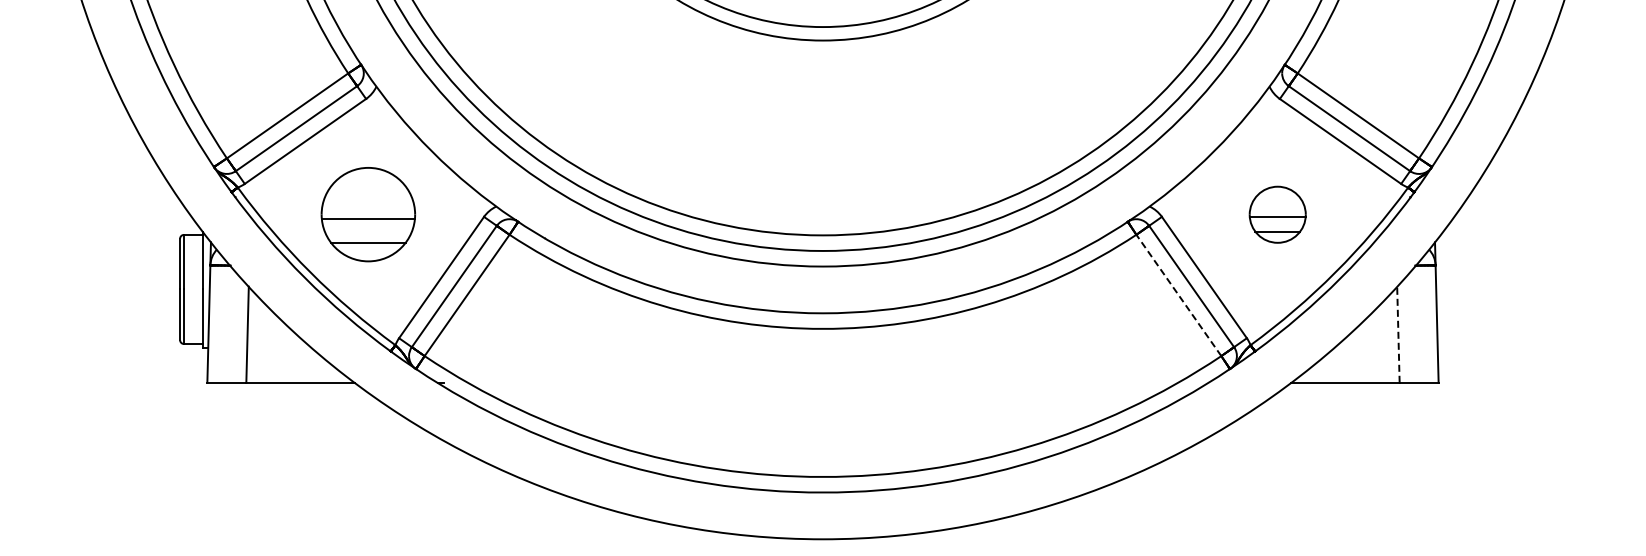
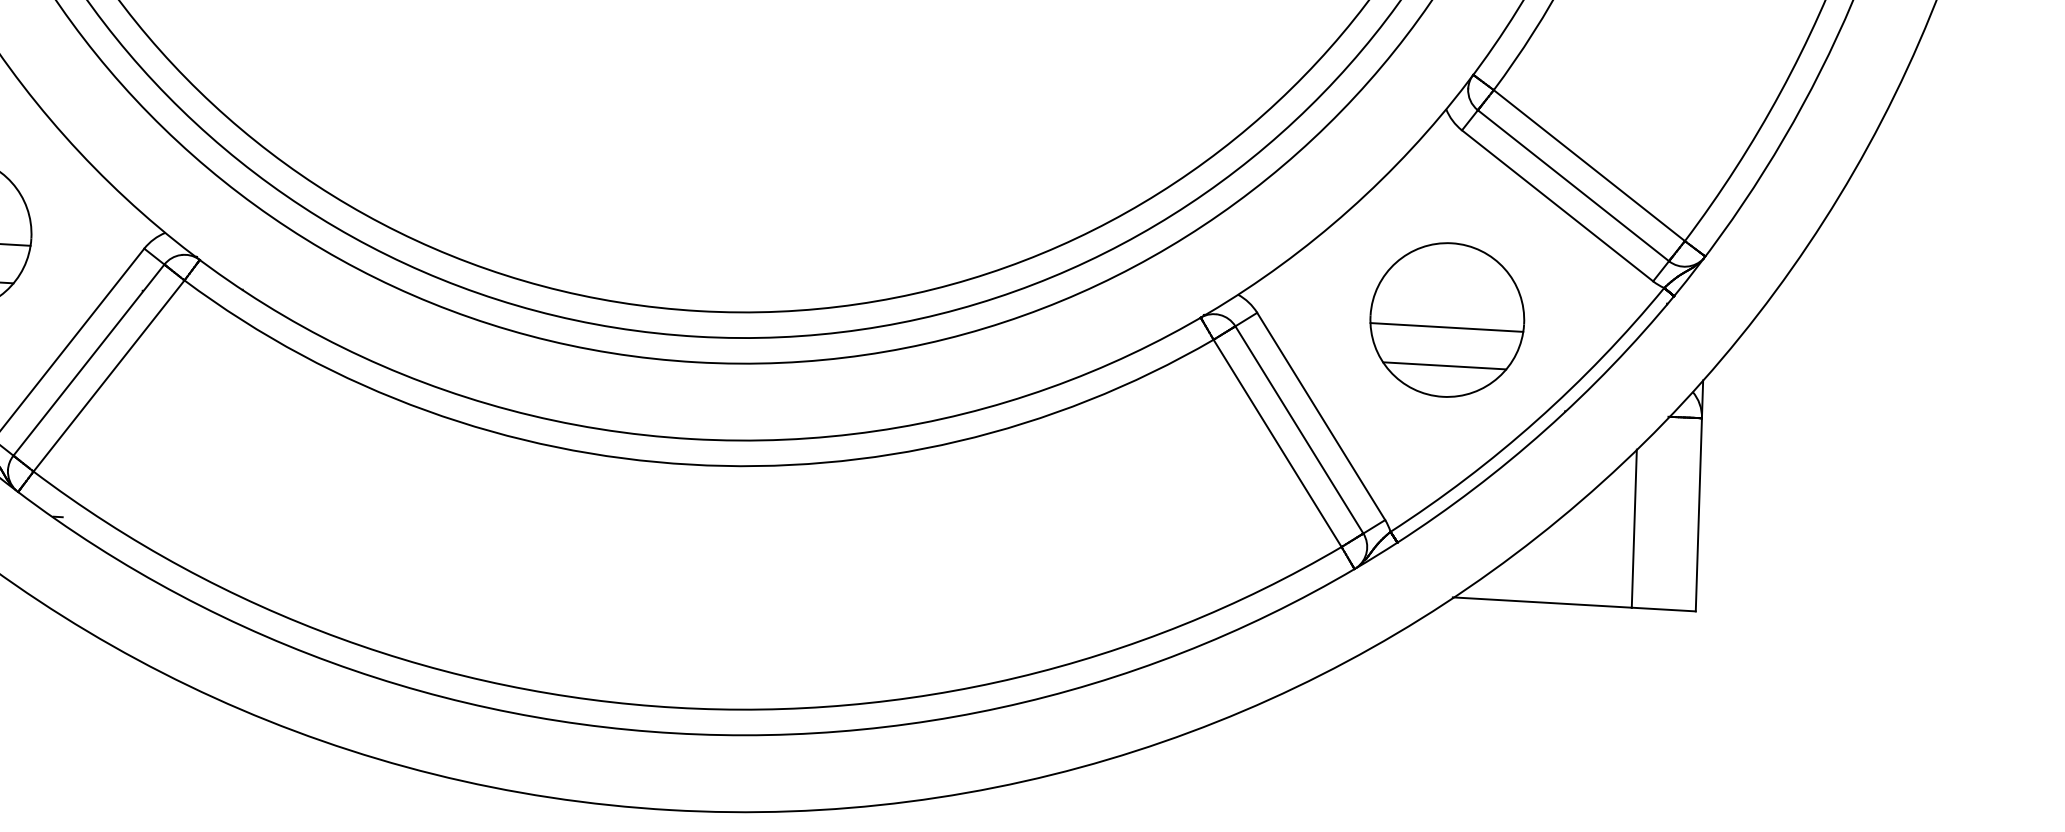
part: (1277, 214) -> (1447, 319), size x1.67
line: (1178, 295) -> (1276, 443), dashed -> solid
line: (1398, 334) -> (1634, 528), dashed -> solid

